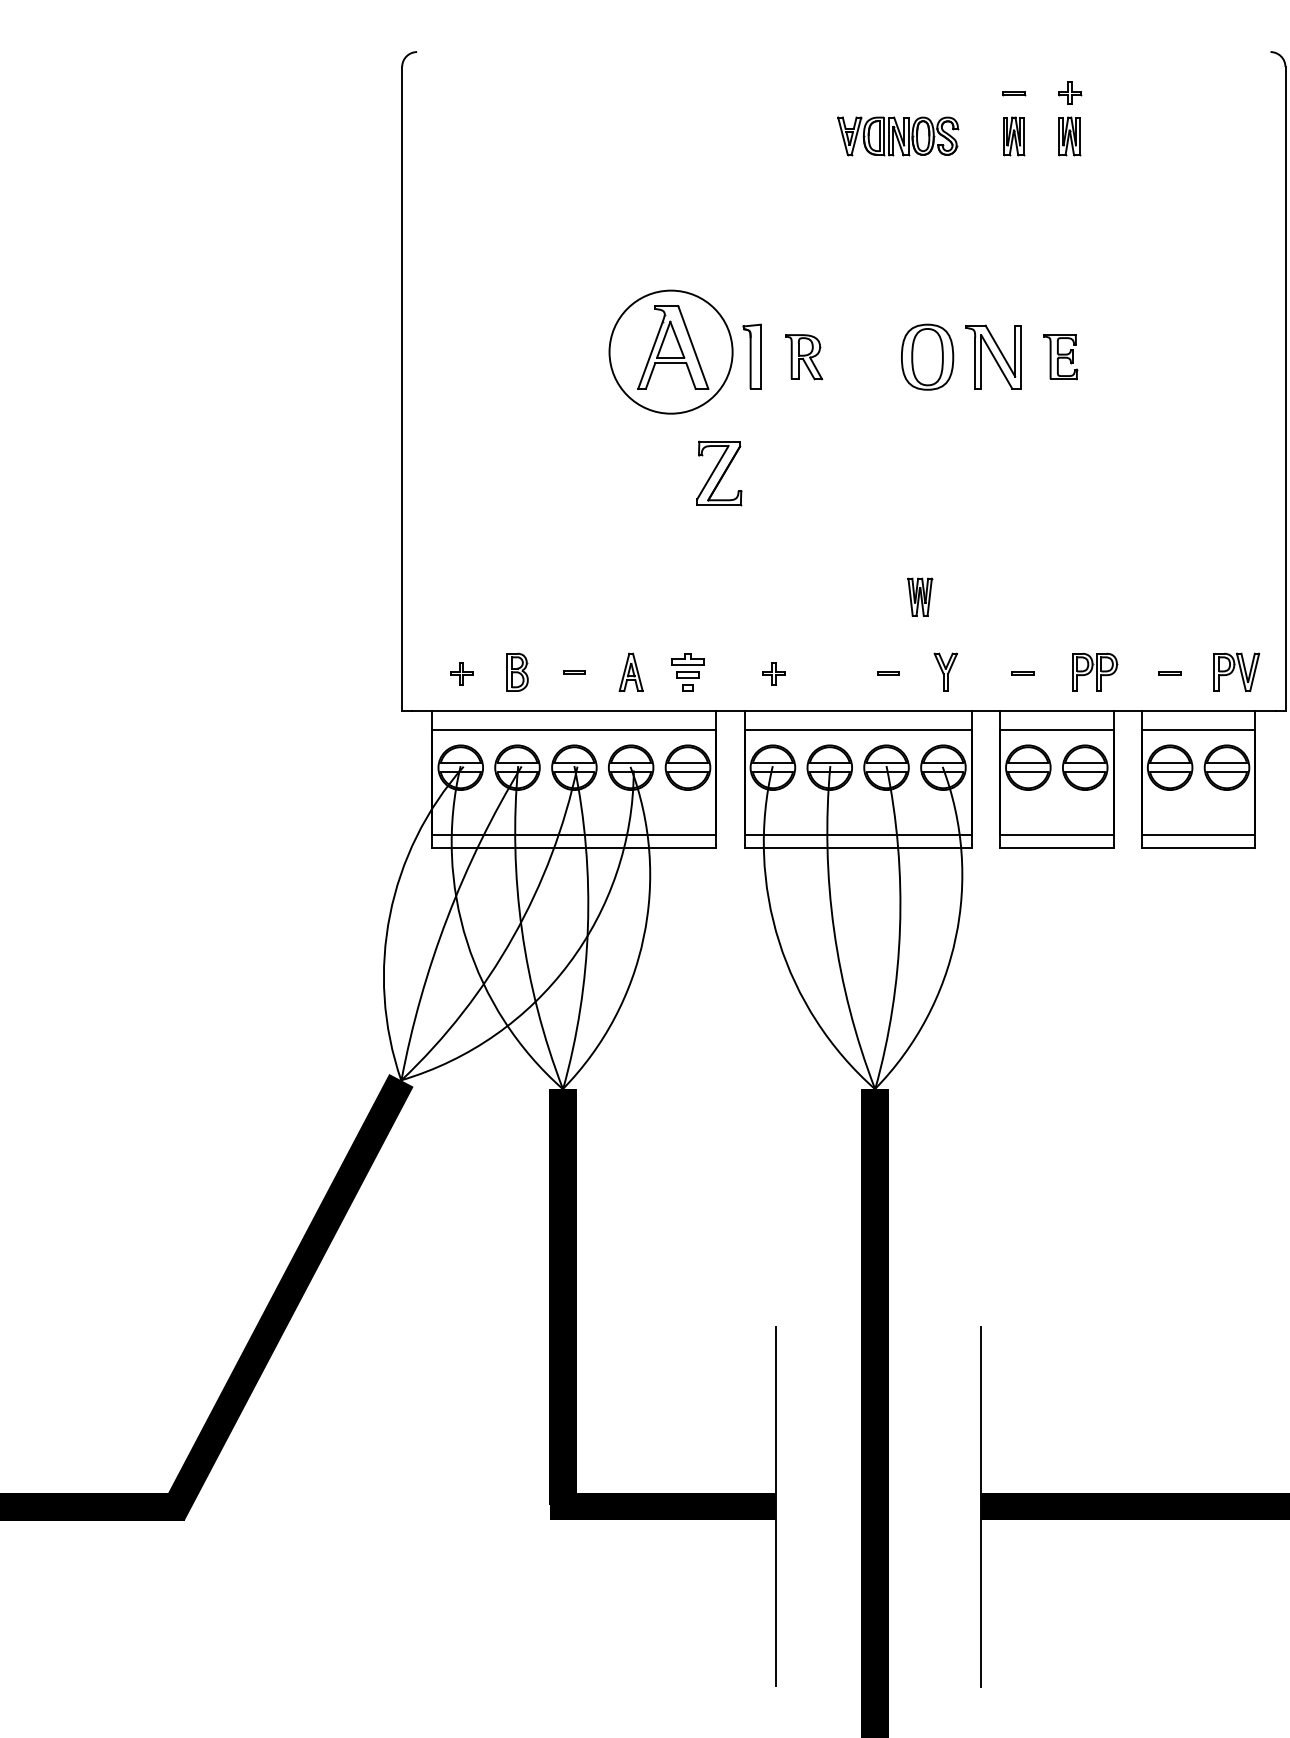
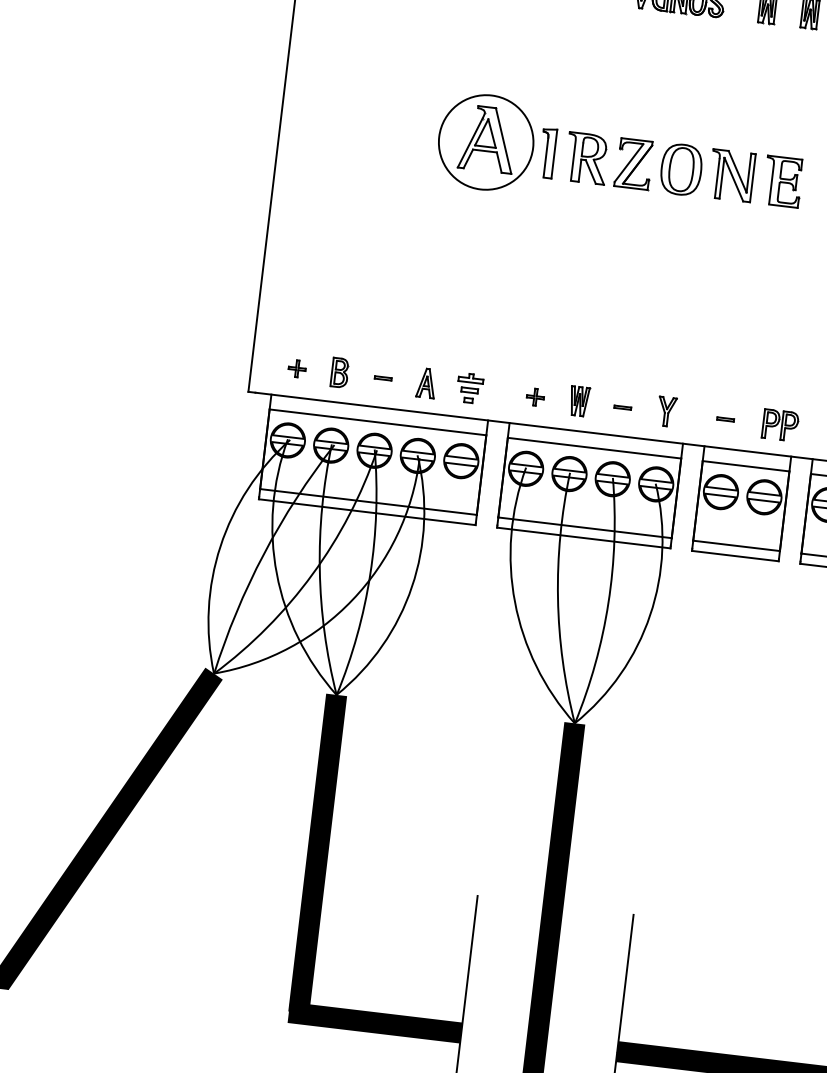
part: (803, 356) -> (586, 157), size x1.43
part: (1060, 356) -> (782, 181), size x1.43
part: (719, 473) -> (634, 164), moved
part: (920, 596) -> (579, 400), moved

